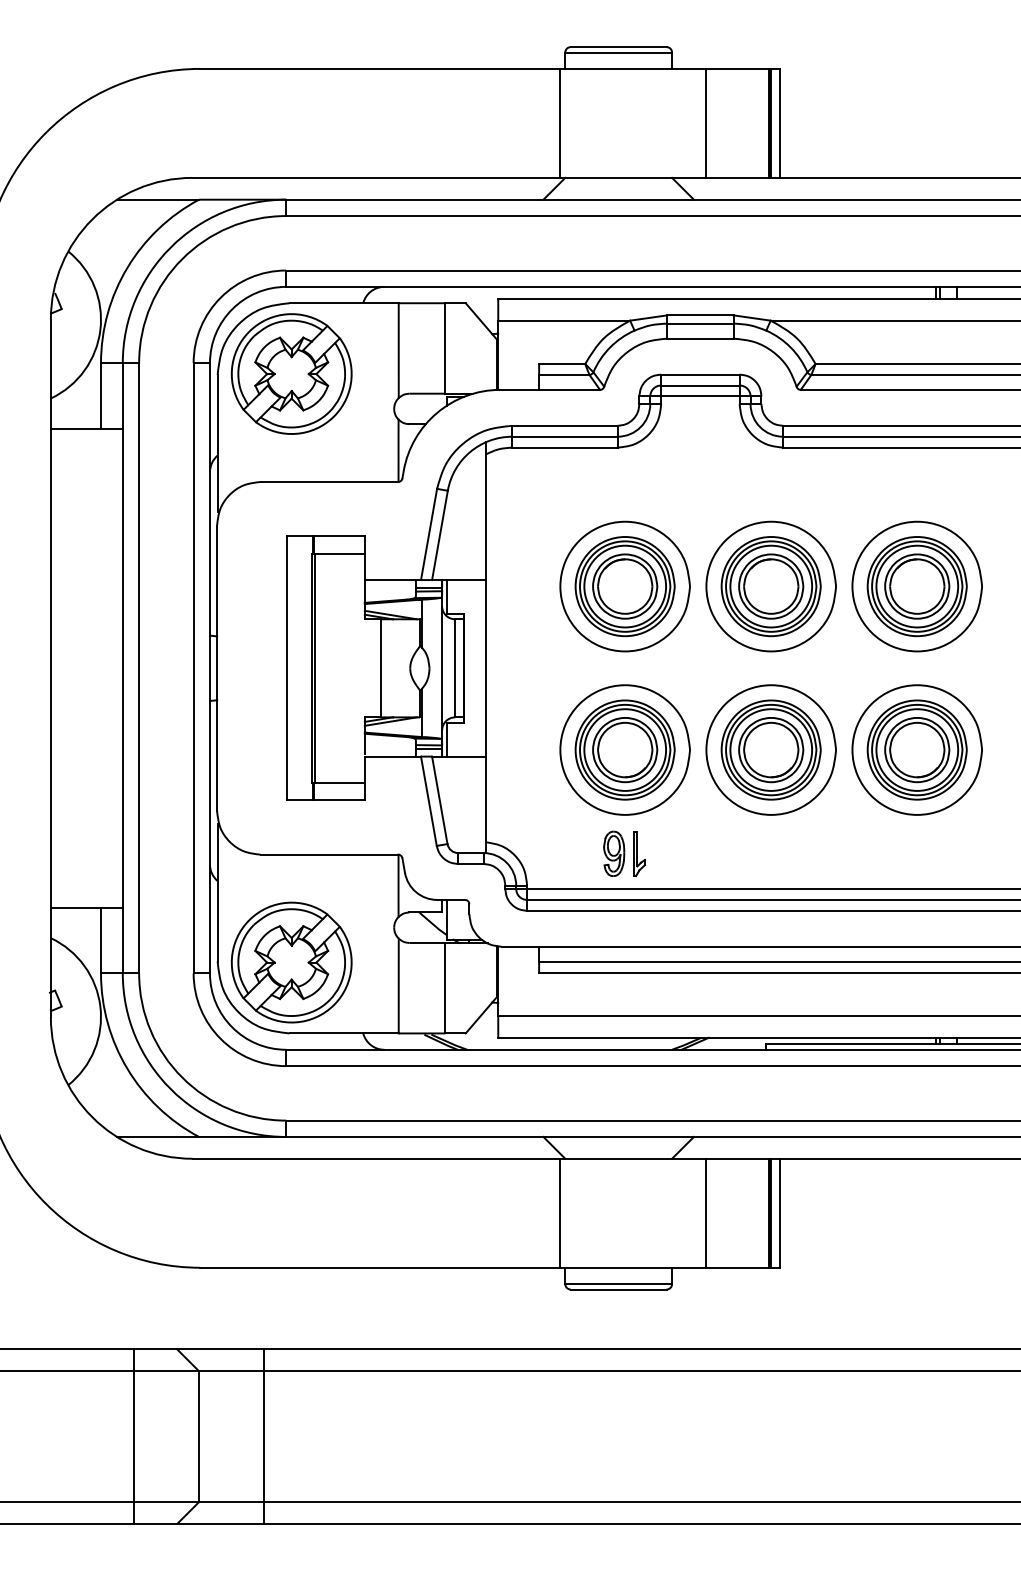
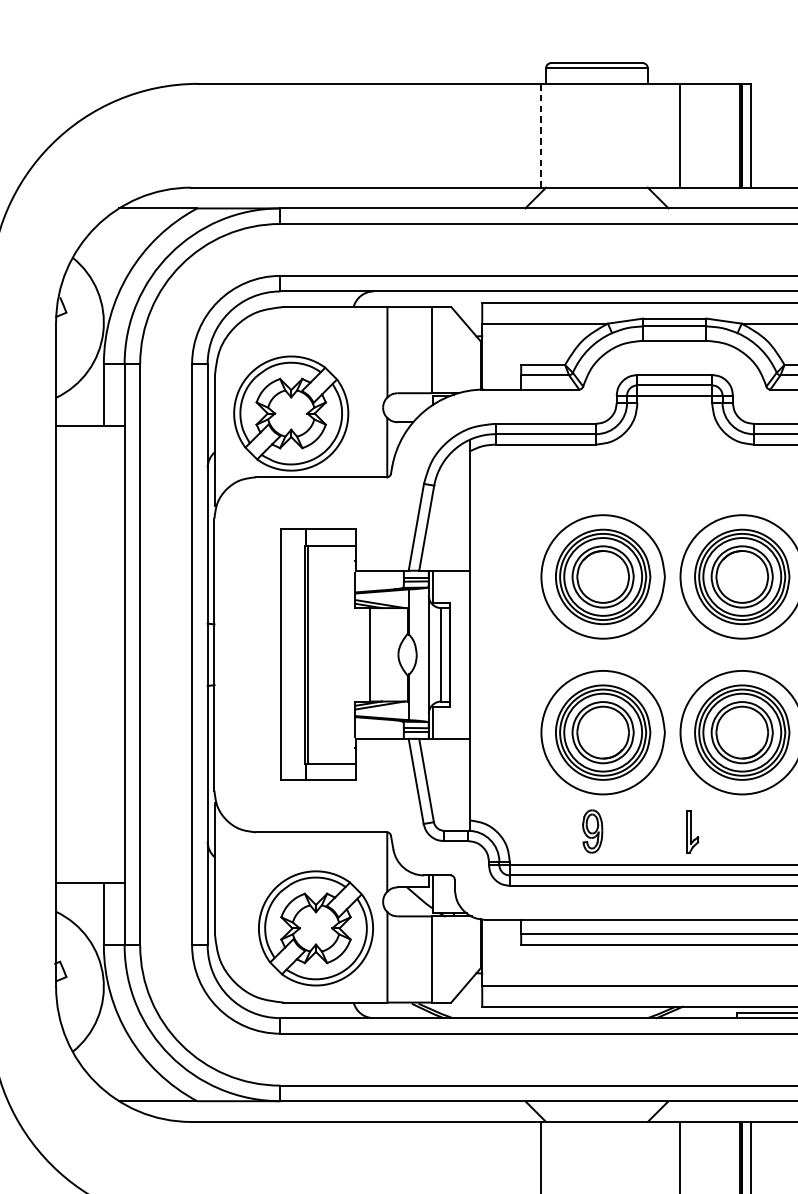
line: (559, 123) -> (540, 135), solid -> dashed
part: (291, 373) -> (291, 413), moved
part: (639, 854) -> (692, 832), moved
part: (291, 962) -> (315, 928), moved

